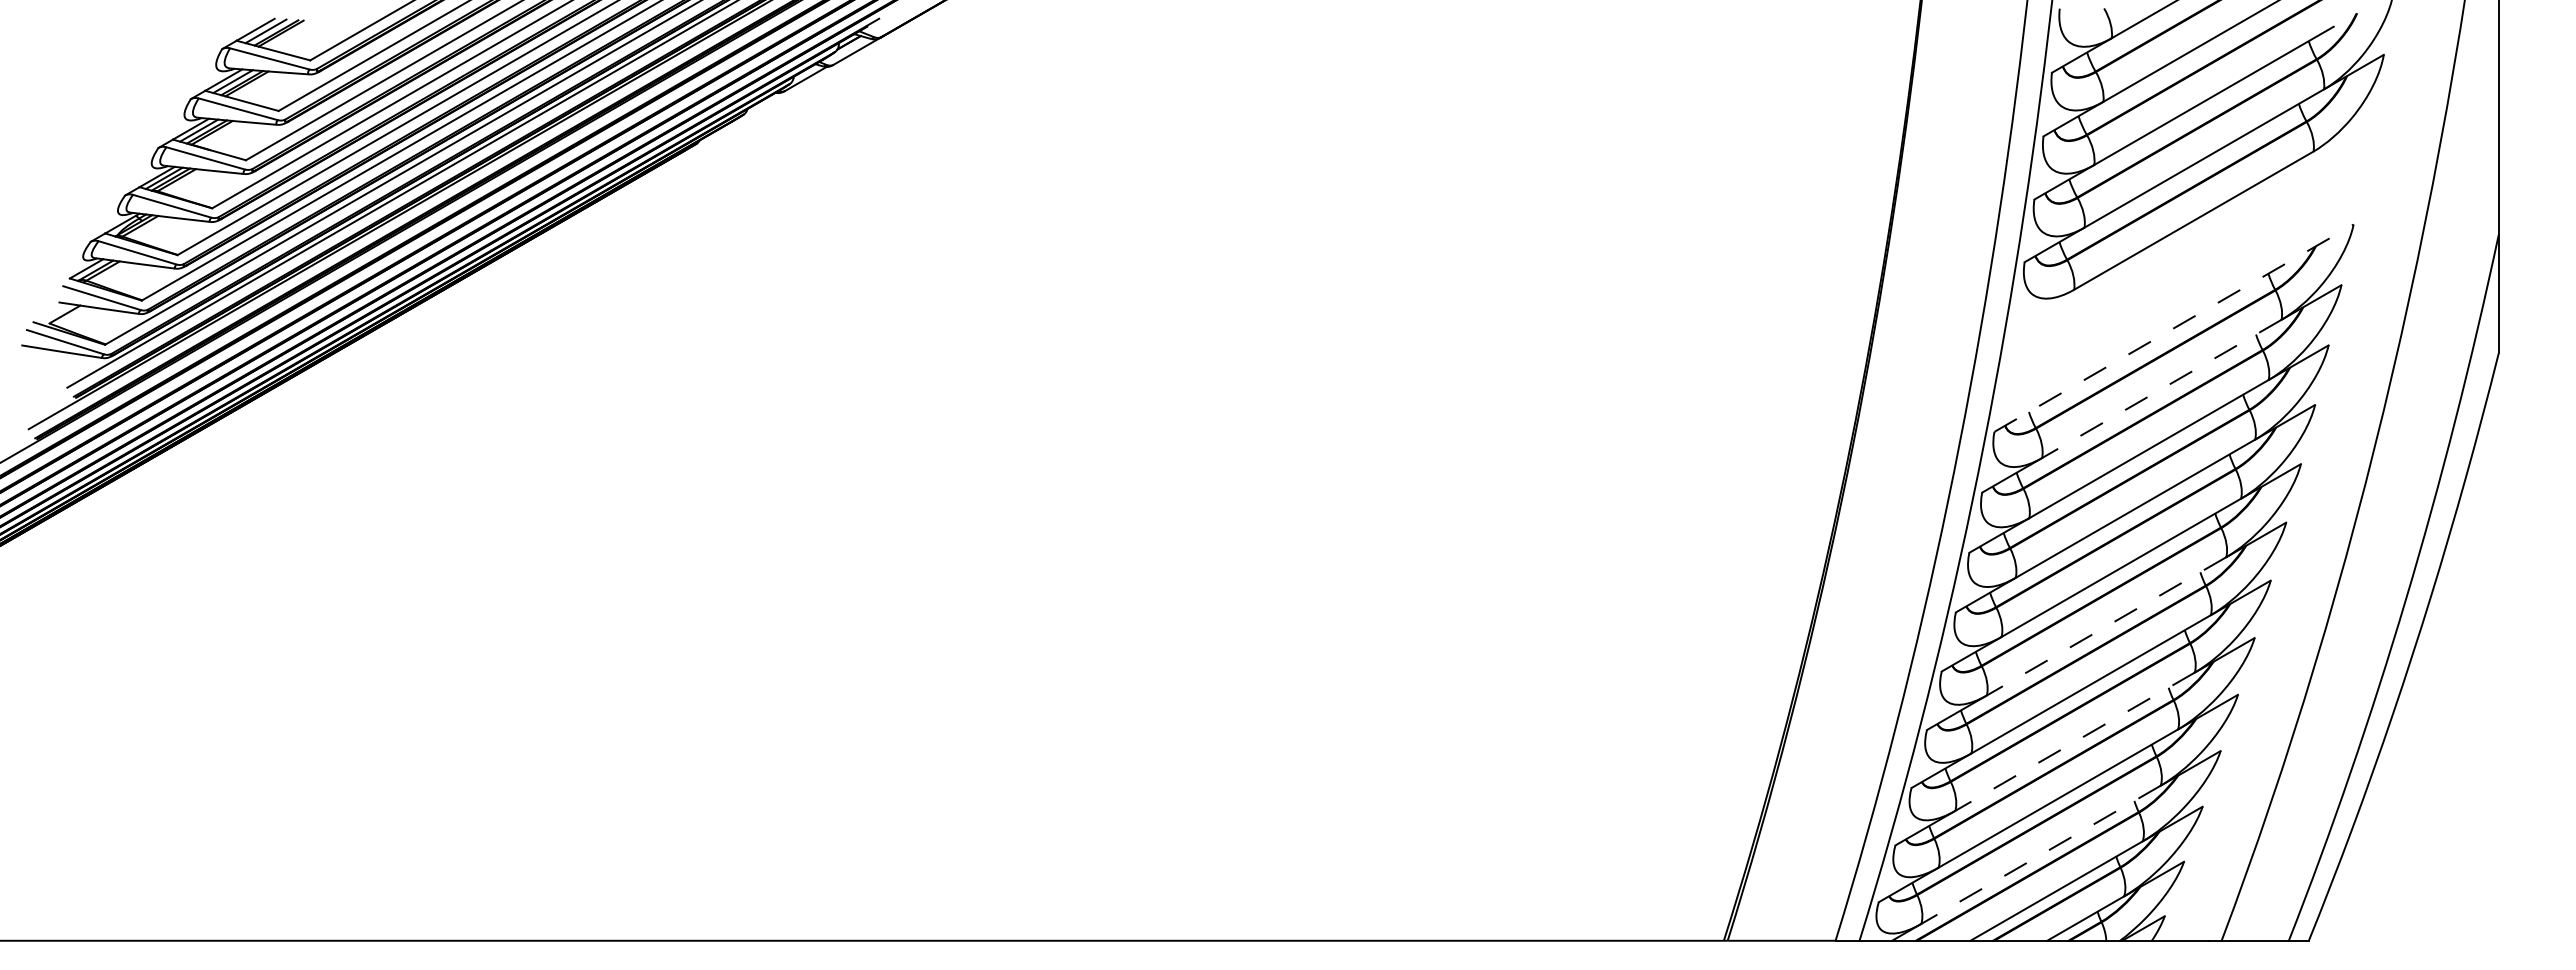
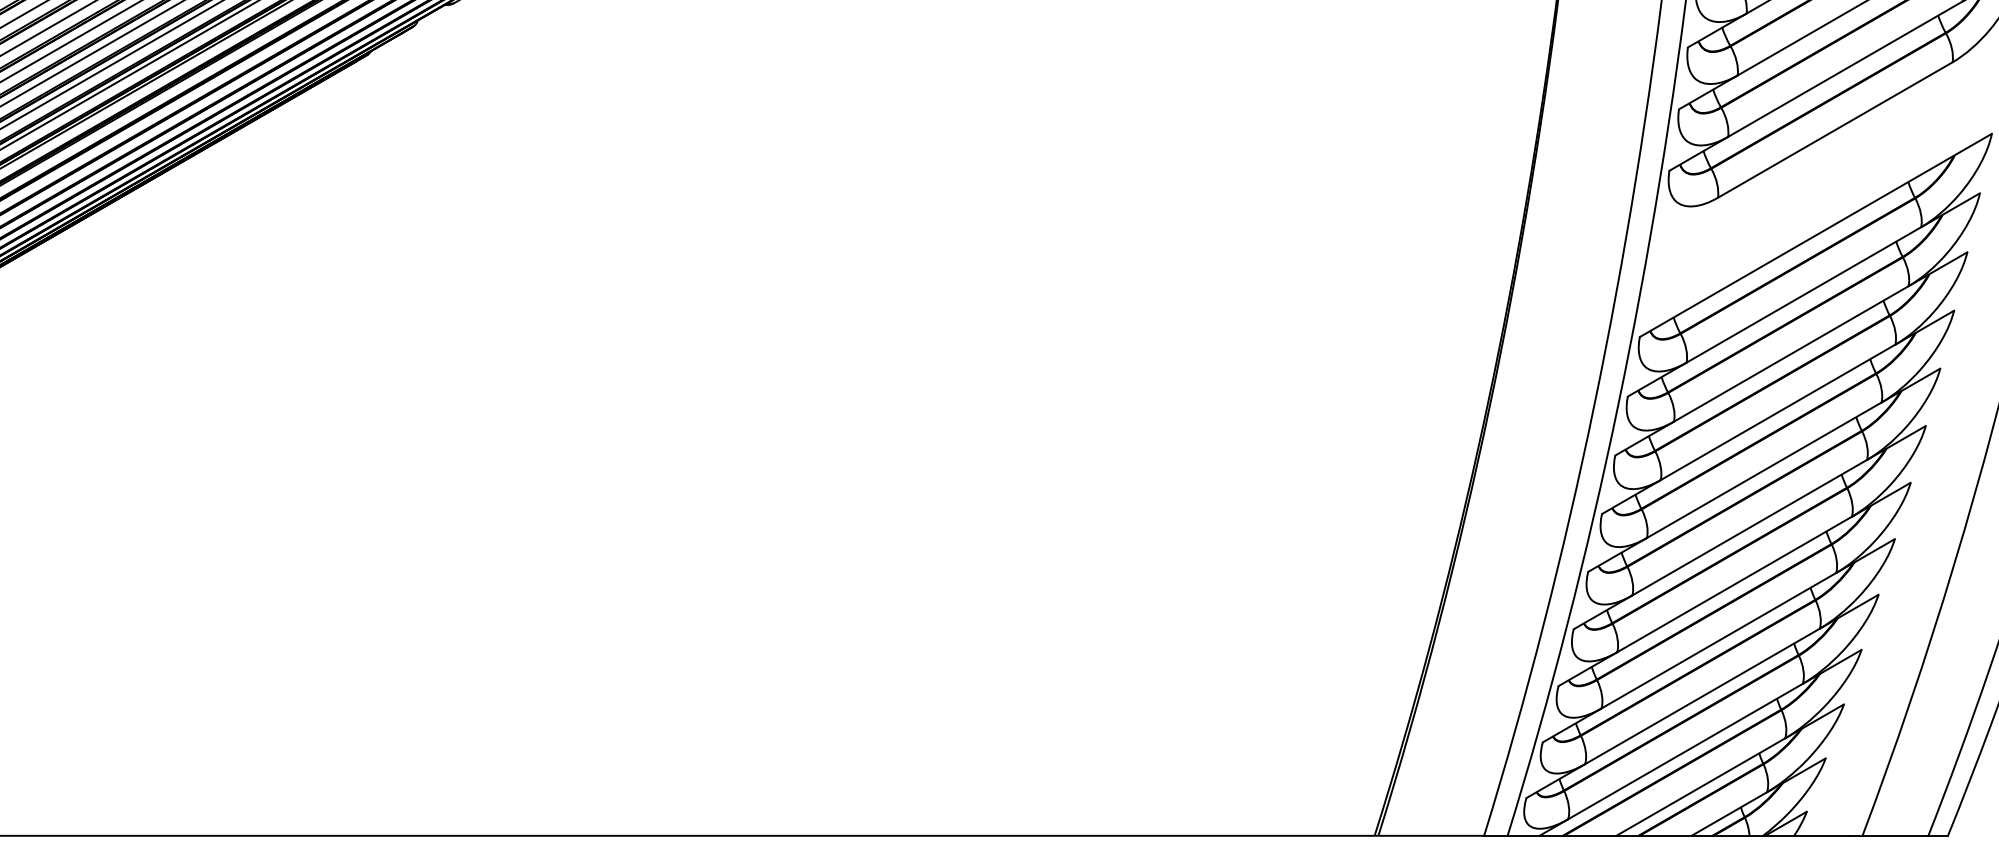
line: (2174, 327) -> (1816, 234), dashed -> solid
line: (2161, 389) -> (1803, 295), dashed -> solid
line: (2106, 626) -> (1749, 527), dashed -> solid
line: (2074, 741) -> (1718, 640), dashed -> solid
line: (2040, 855) -> (1684, 752), dashed -> solid

